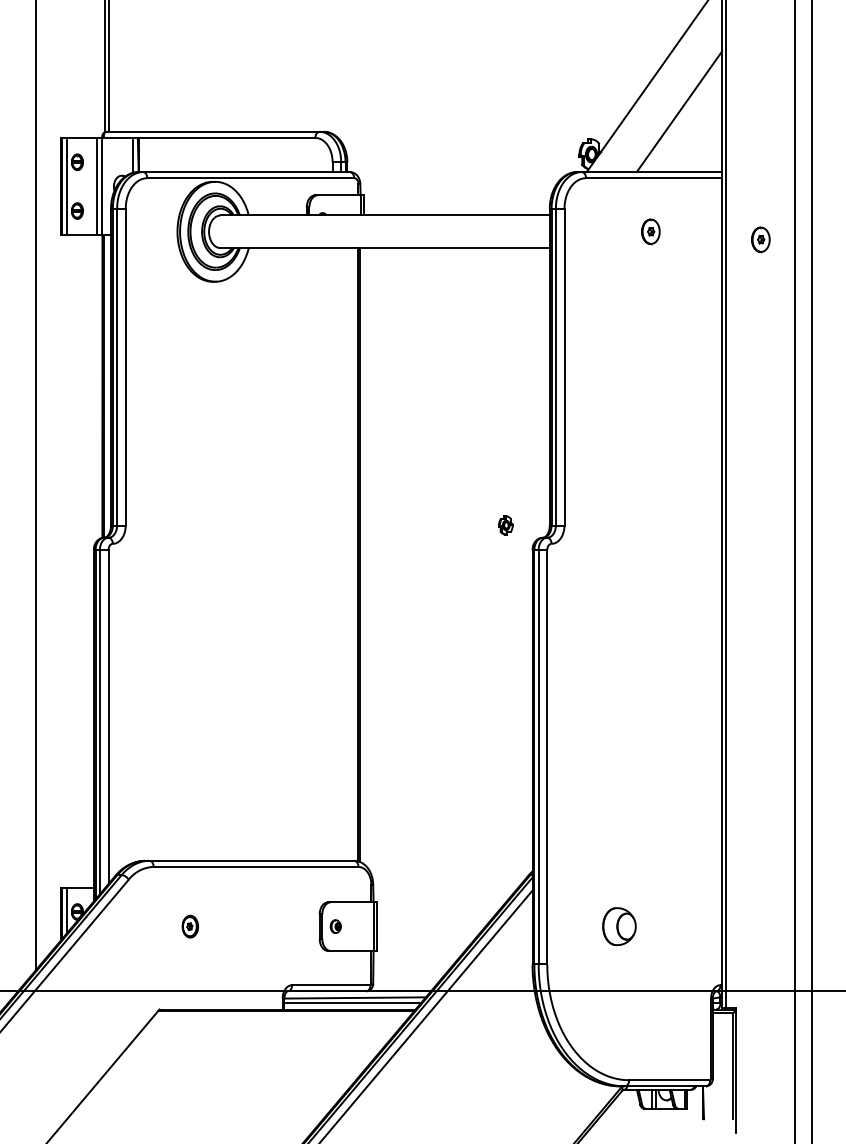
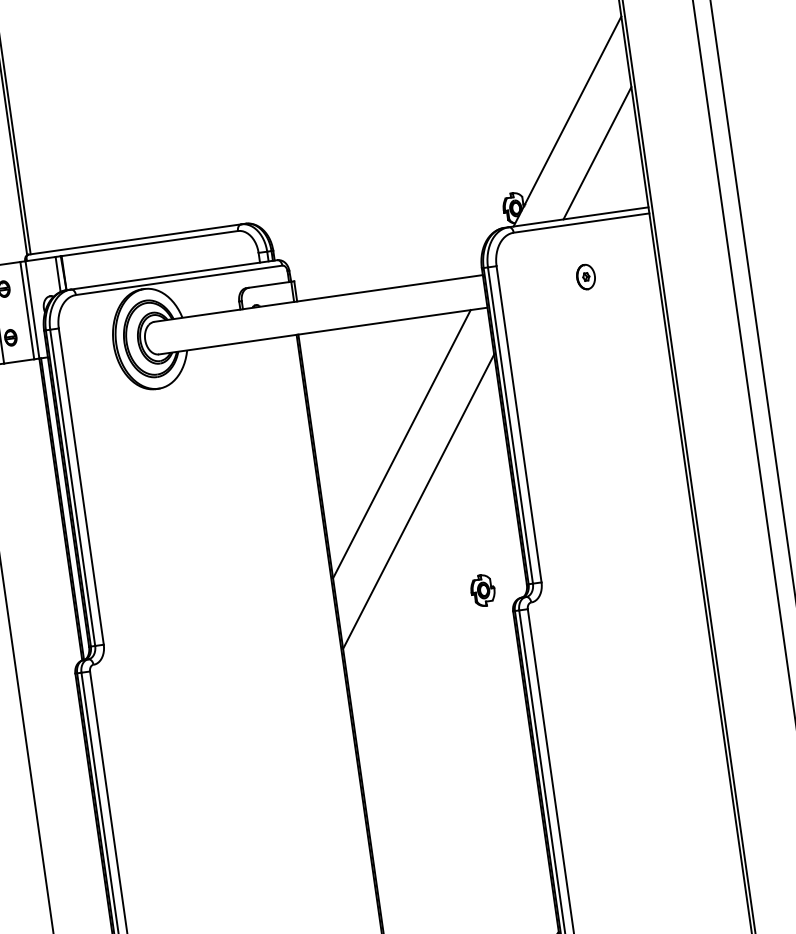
part: (760, 239) -> (696, 269), removed
line: (446, 370) -> (401, 444), added
line: (454, 429) -> (418, 502), added
part: (505, 525) -> (482, 590), size x1.67

